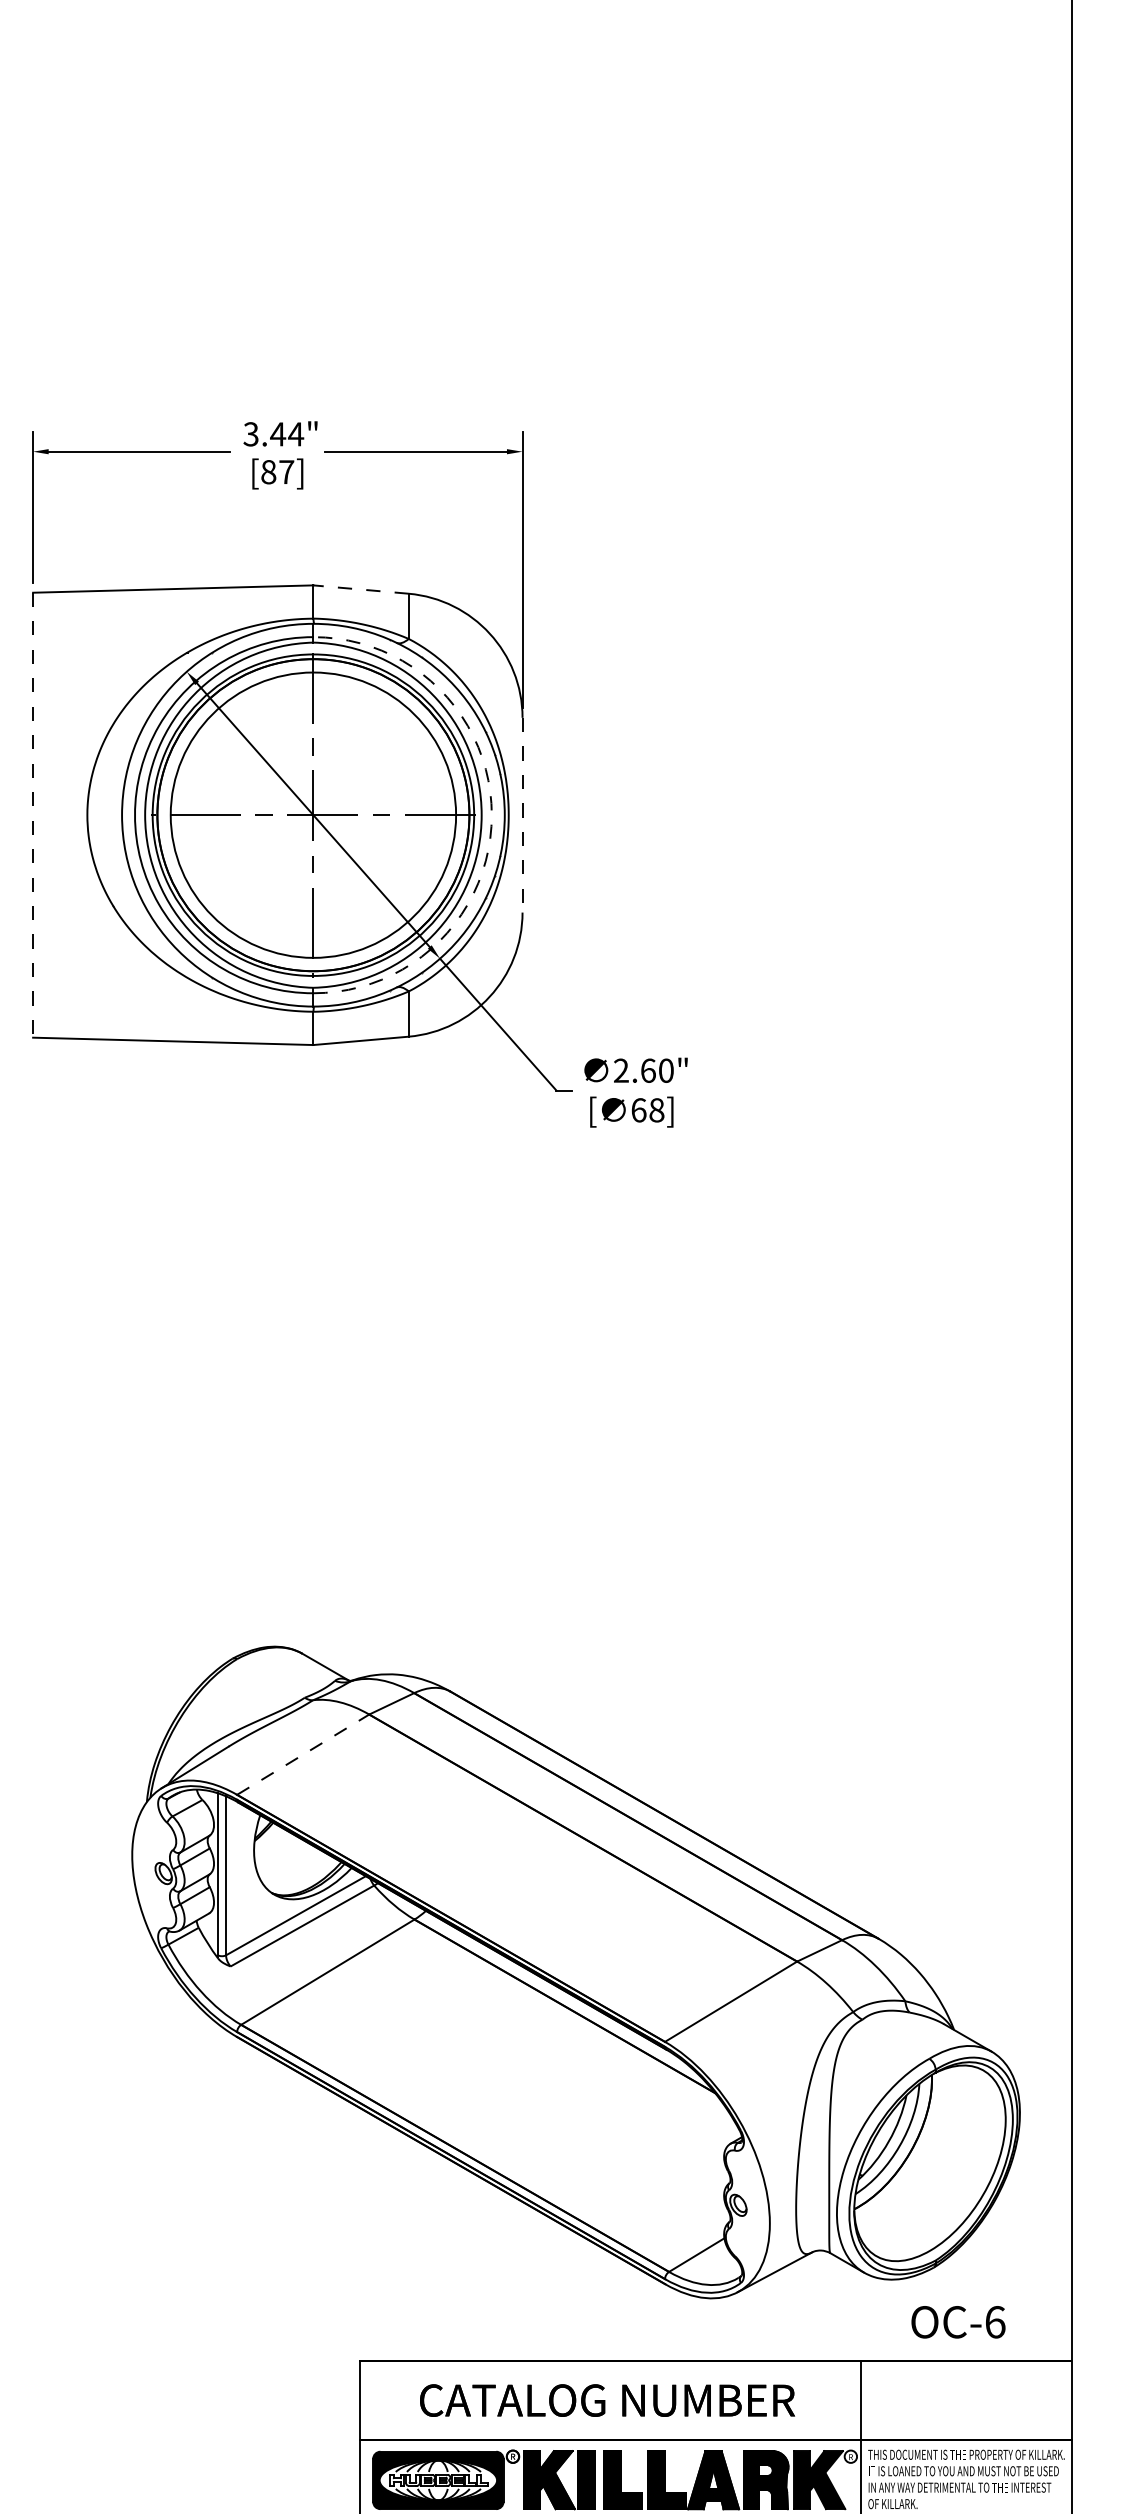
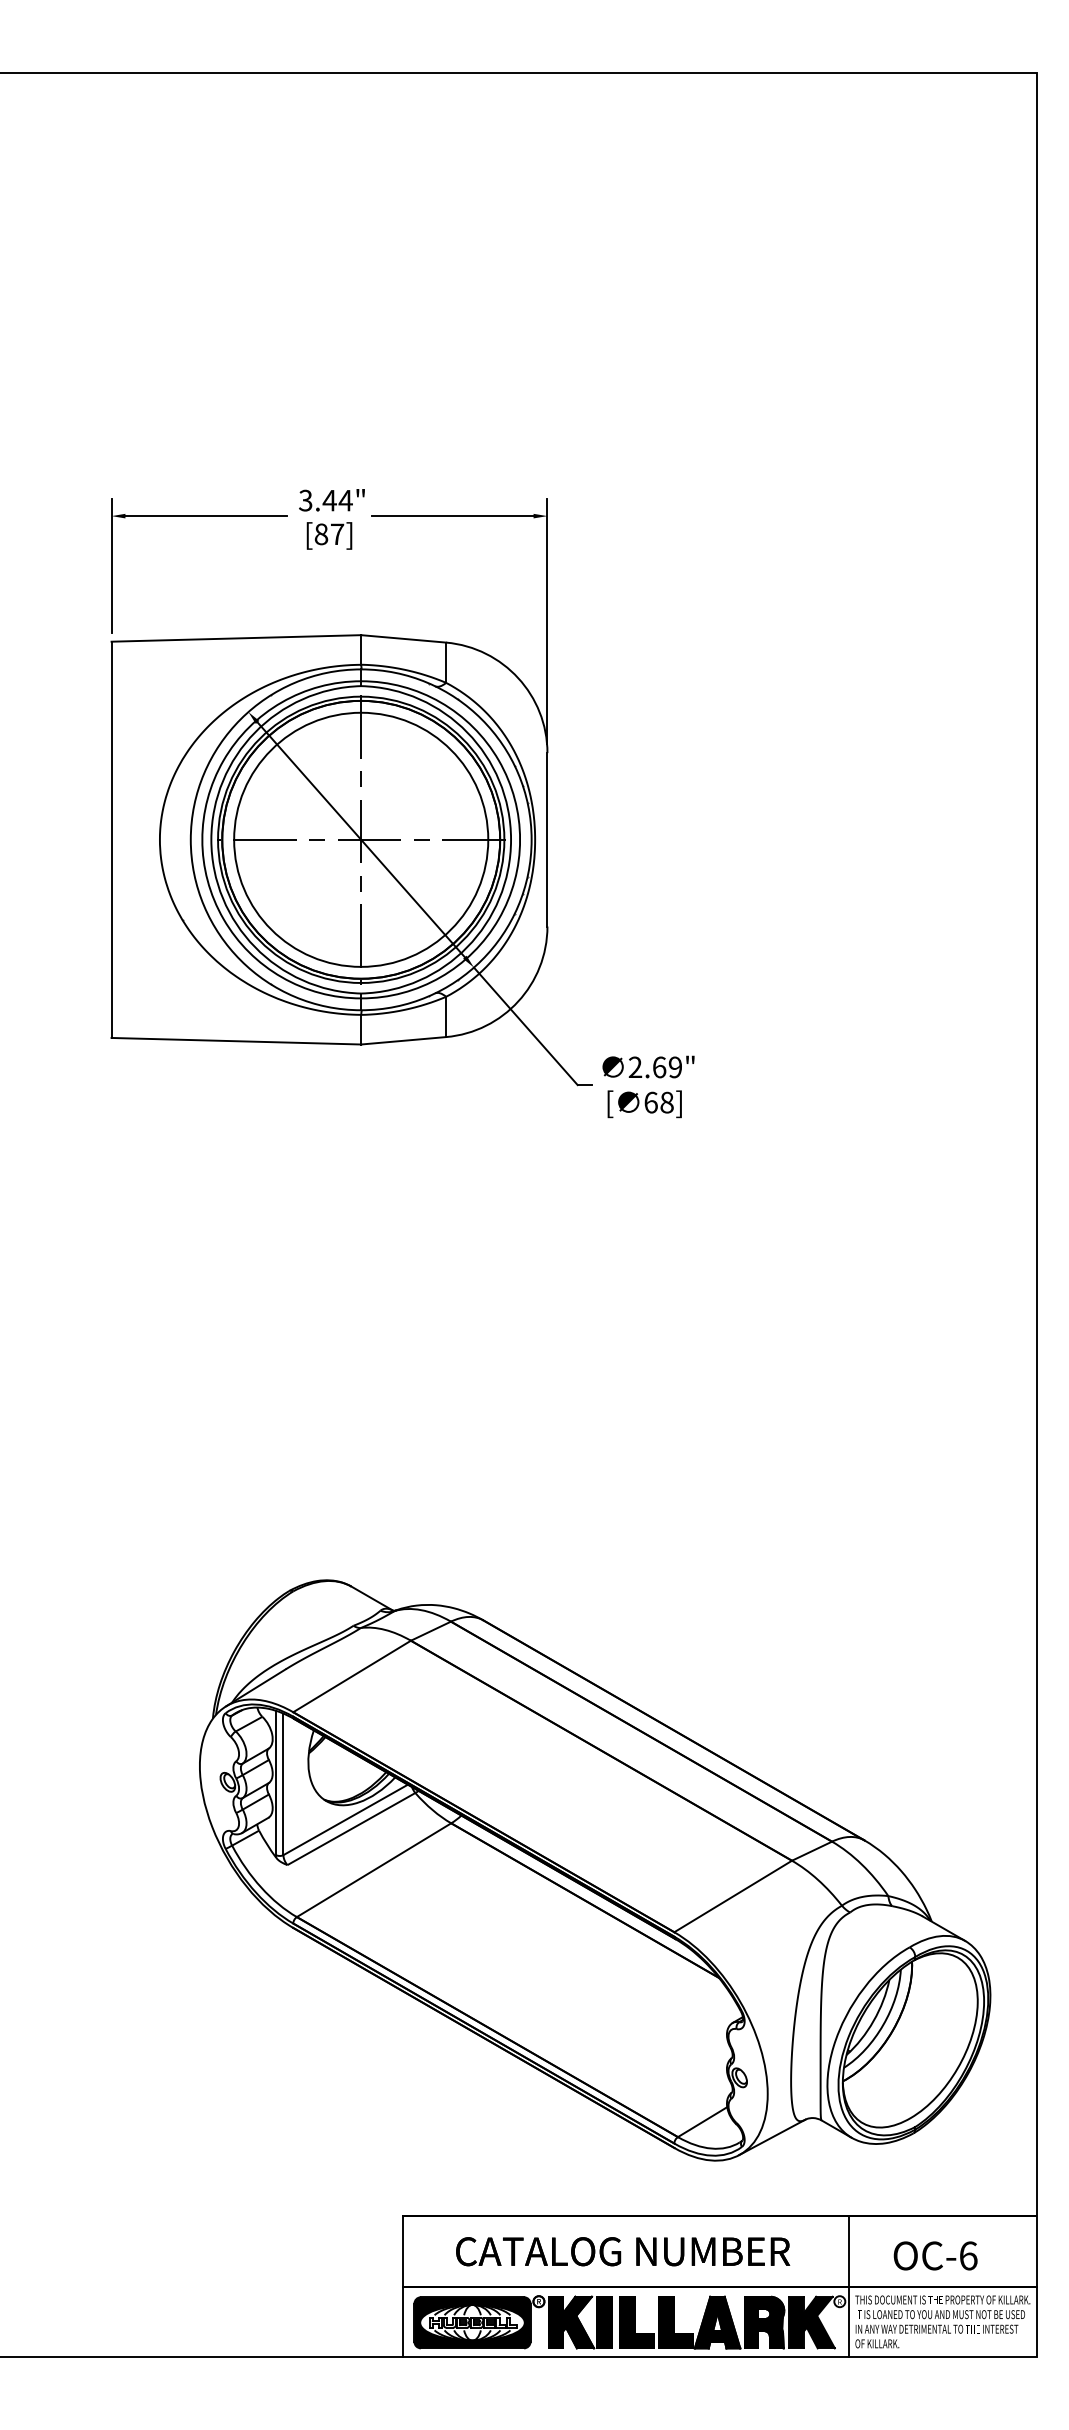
line: (360, 589) -> (403, 638), dashed -> solid
arc: (492, 814) -> (520, 839), dashed -> solid
line: (522, 814) -> (547, 839), dashed -> solid
line: (33, 815) -> (111, 840), dashed -> solid
text: (666, 1070) -> (675, 1067), 2.60" -> 2.69"
line: (303, 1754) -> (352, 1676), dashed -> solid
text: (958, 2321) -> (935, 2255), moved

